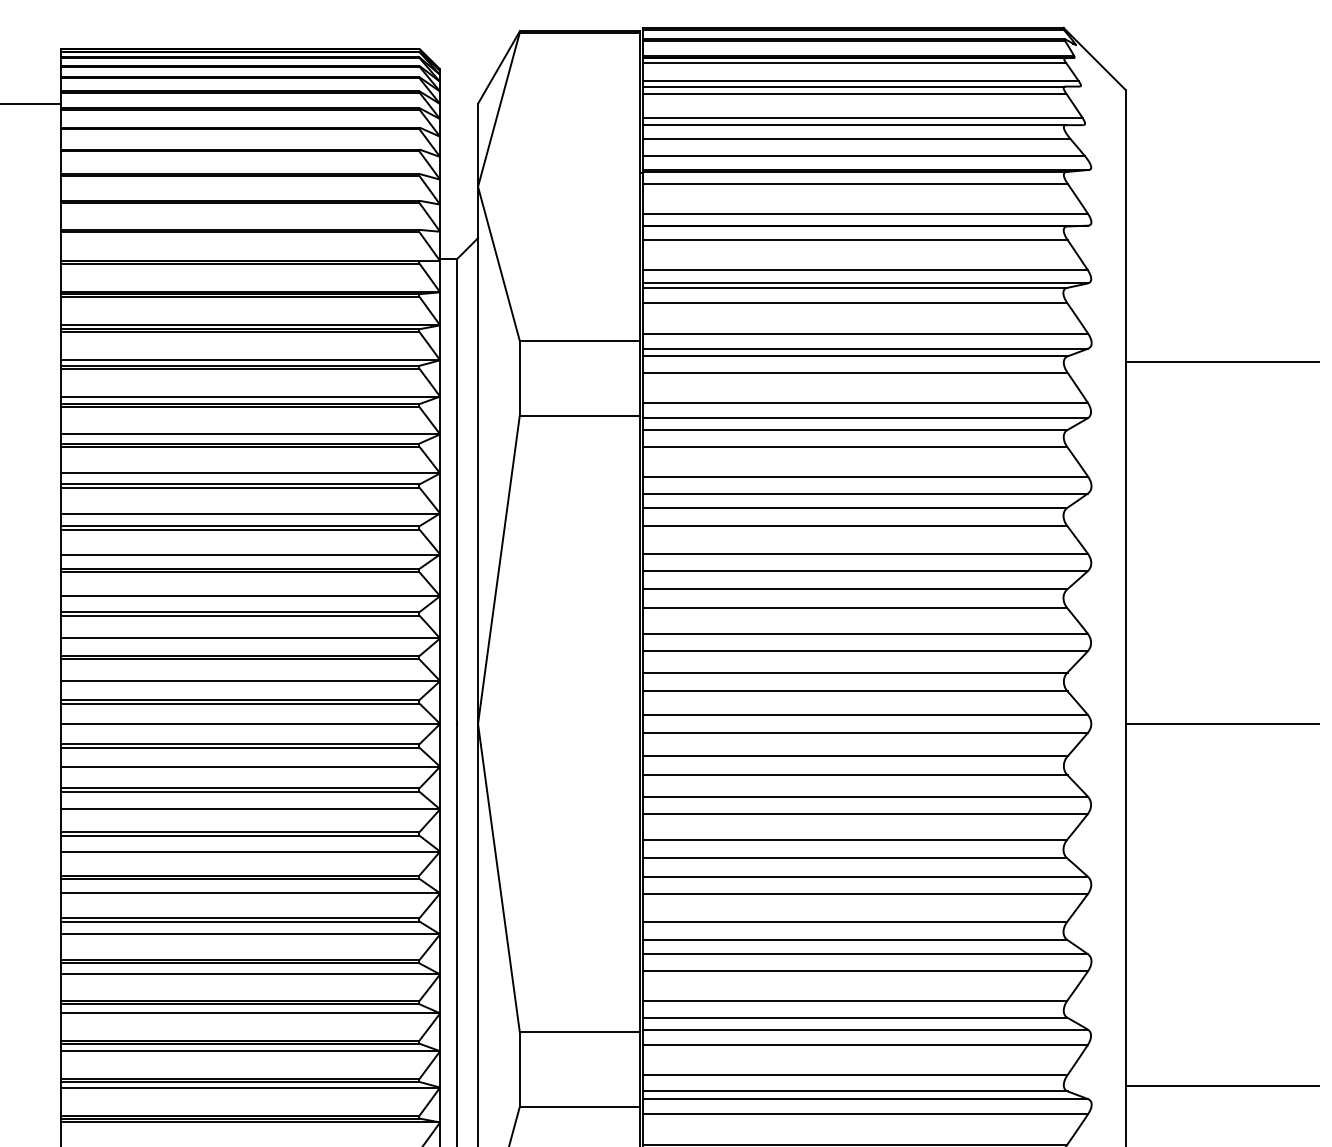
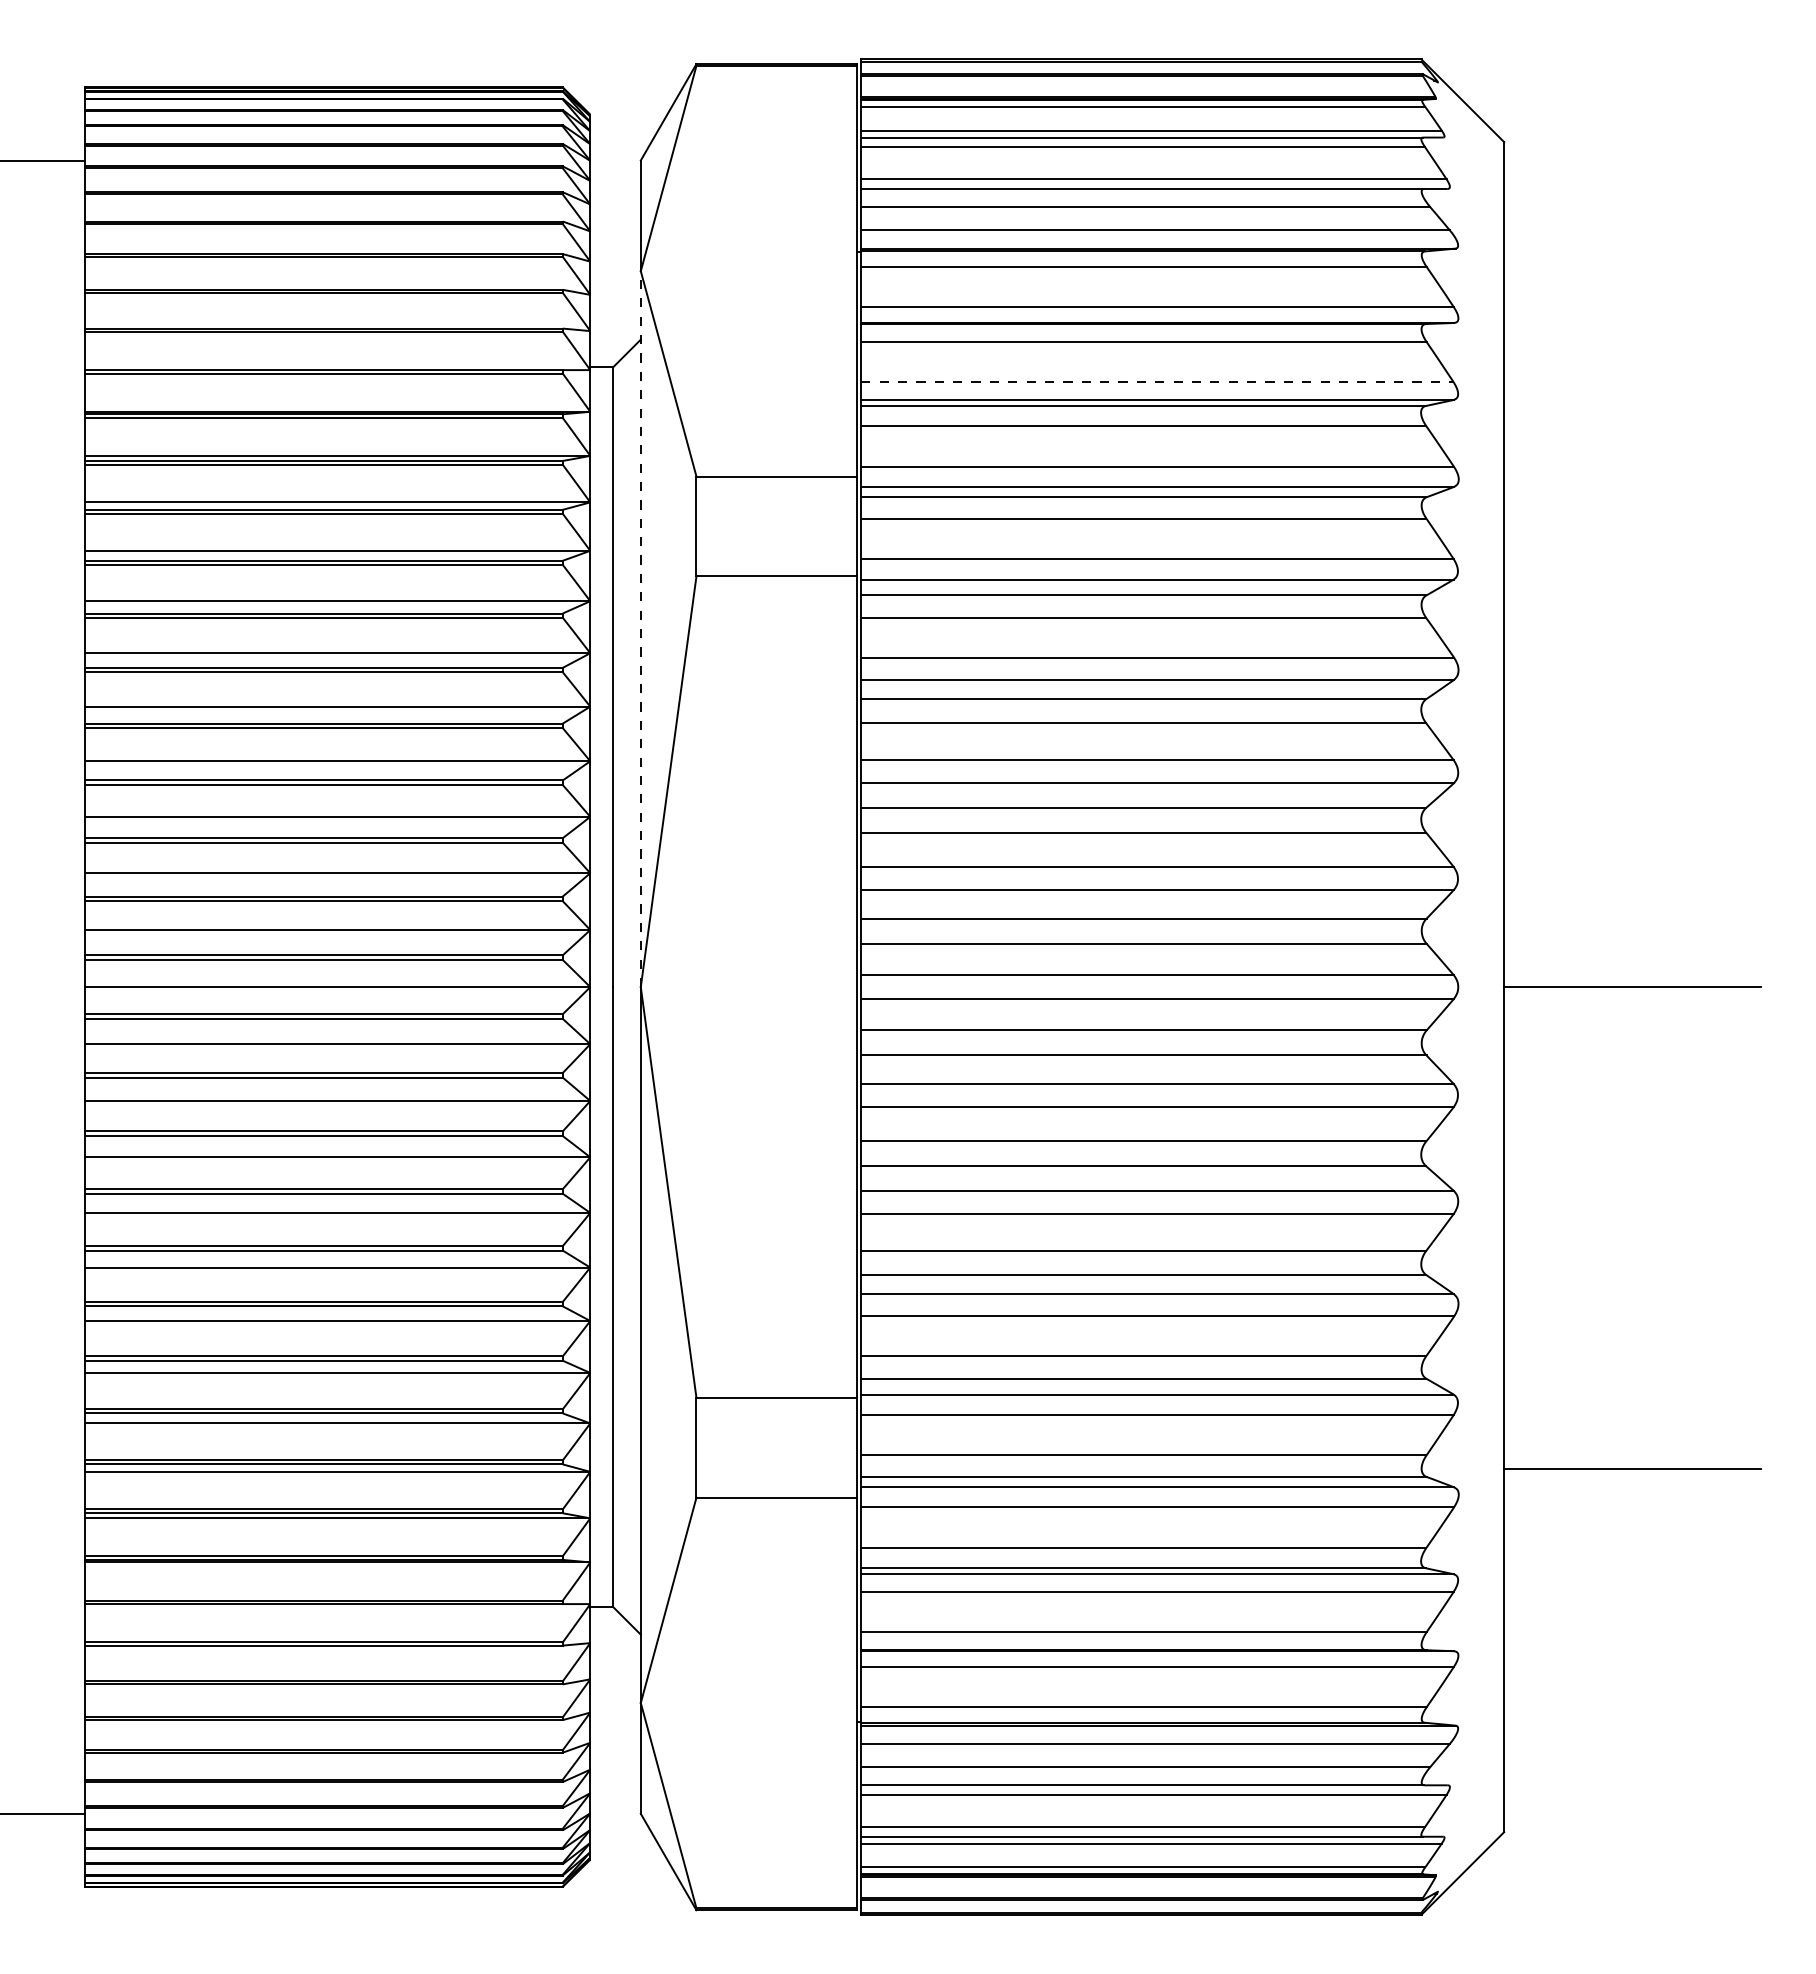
line: (865, 270) -> (1157, 382), solid -> dashed
line: (1222, 361) -> (1632, 504), removed
line: (477, 455) -> (640, 629), solid -> dashed

